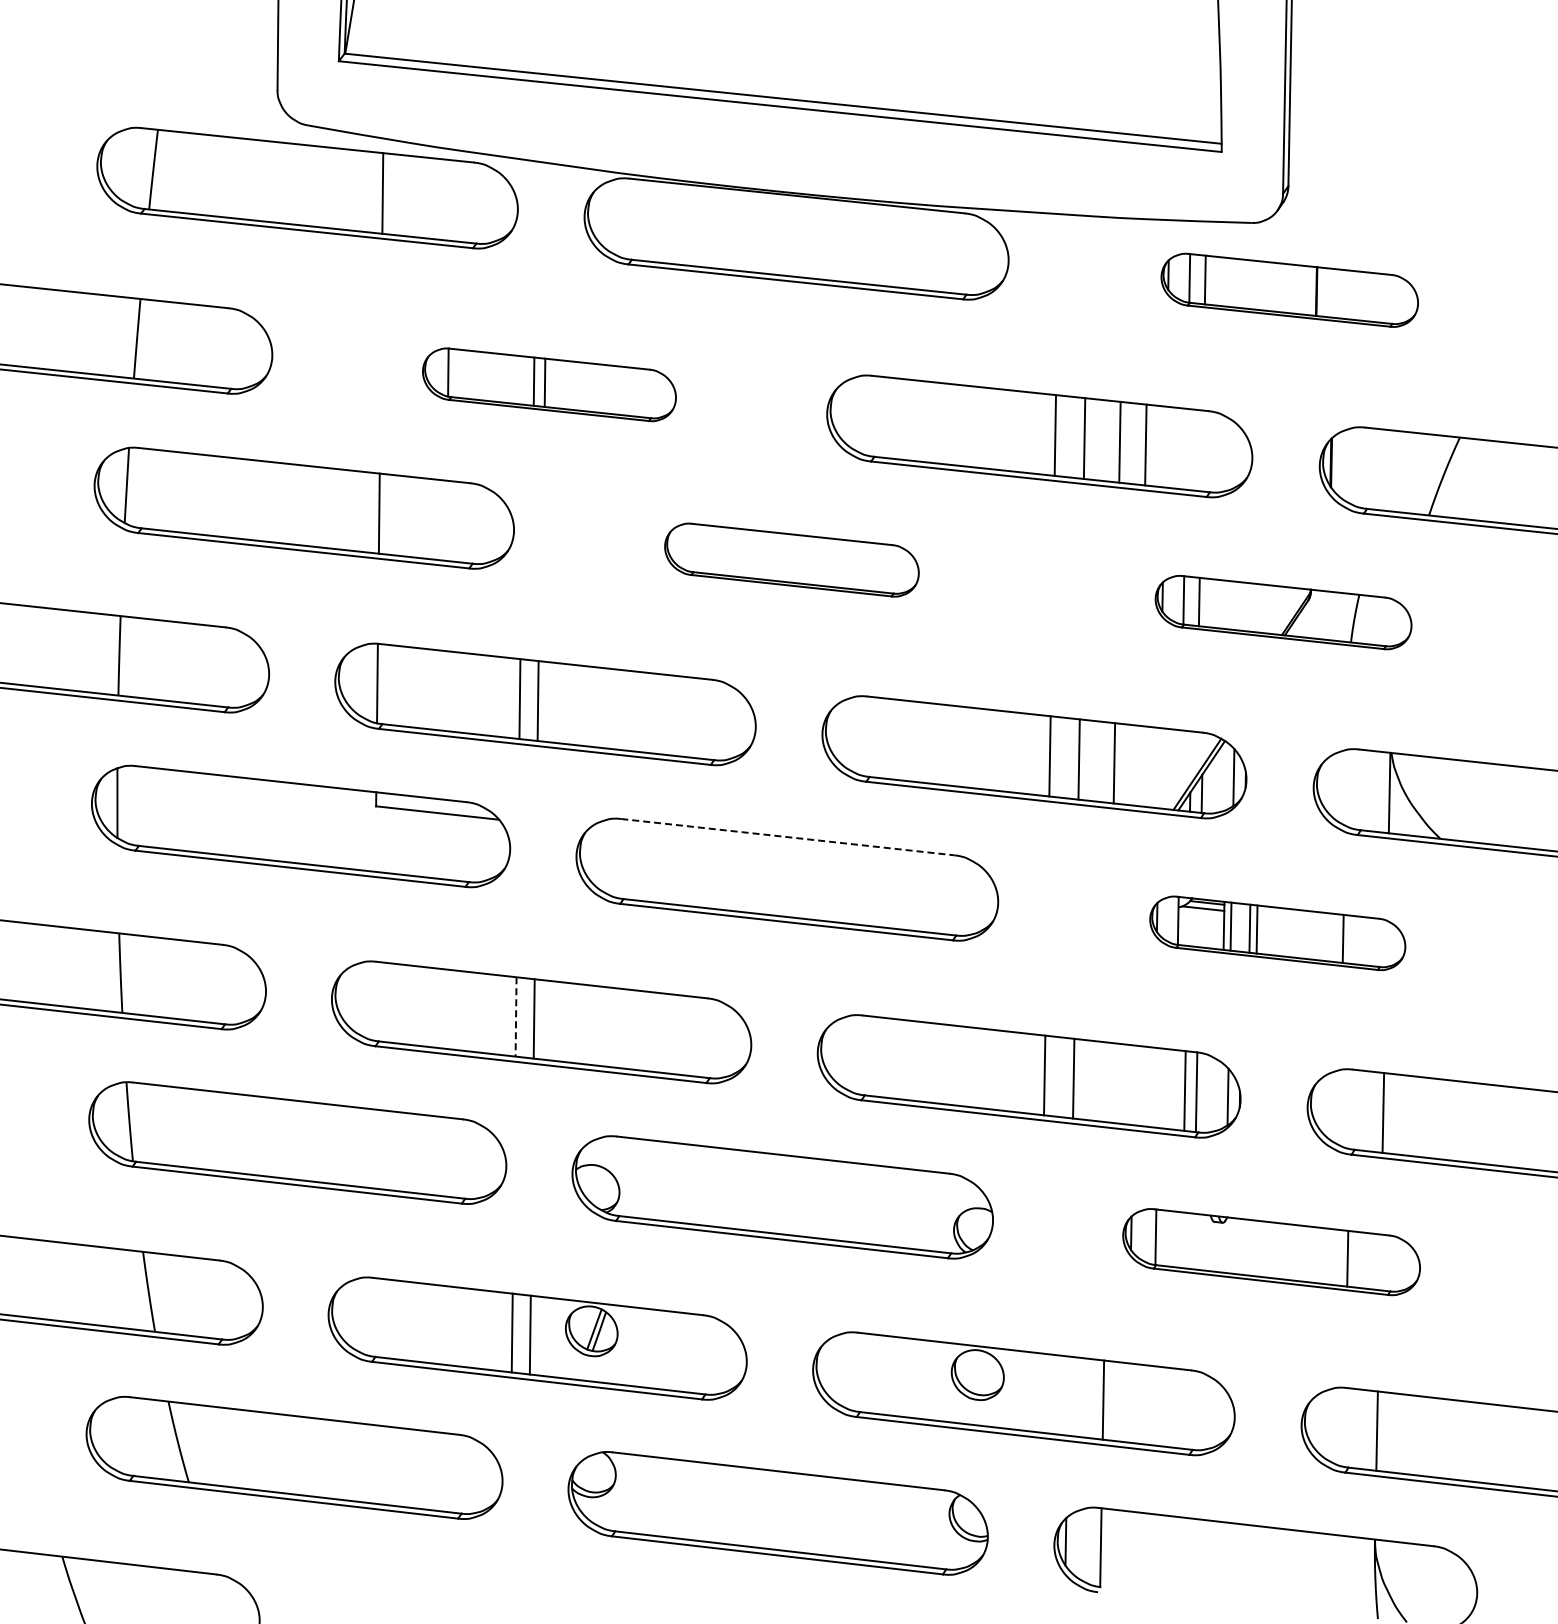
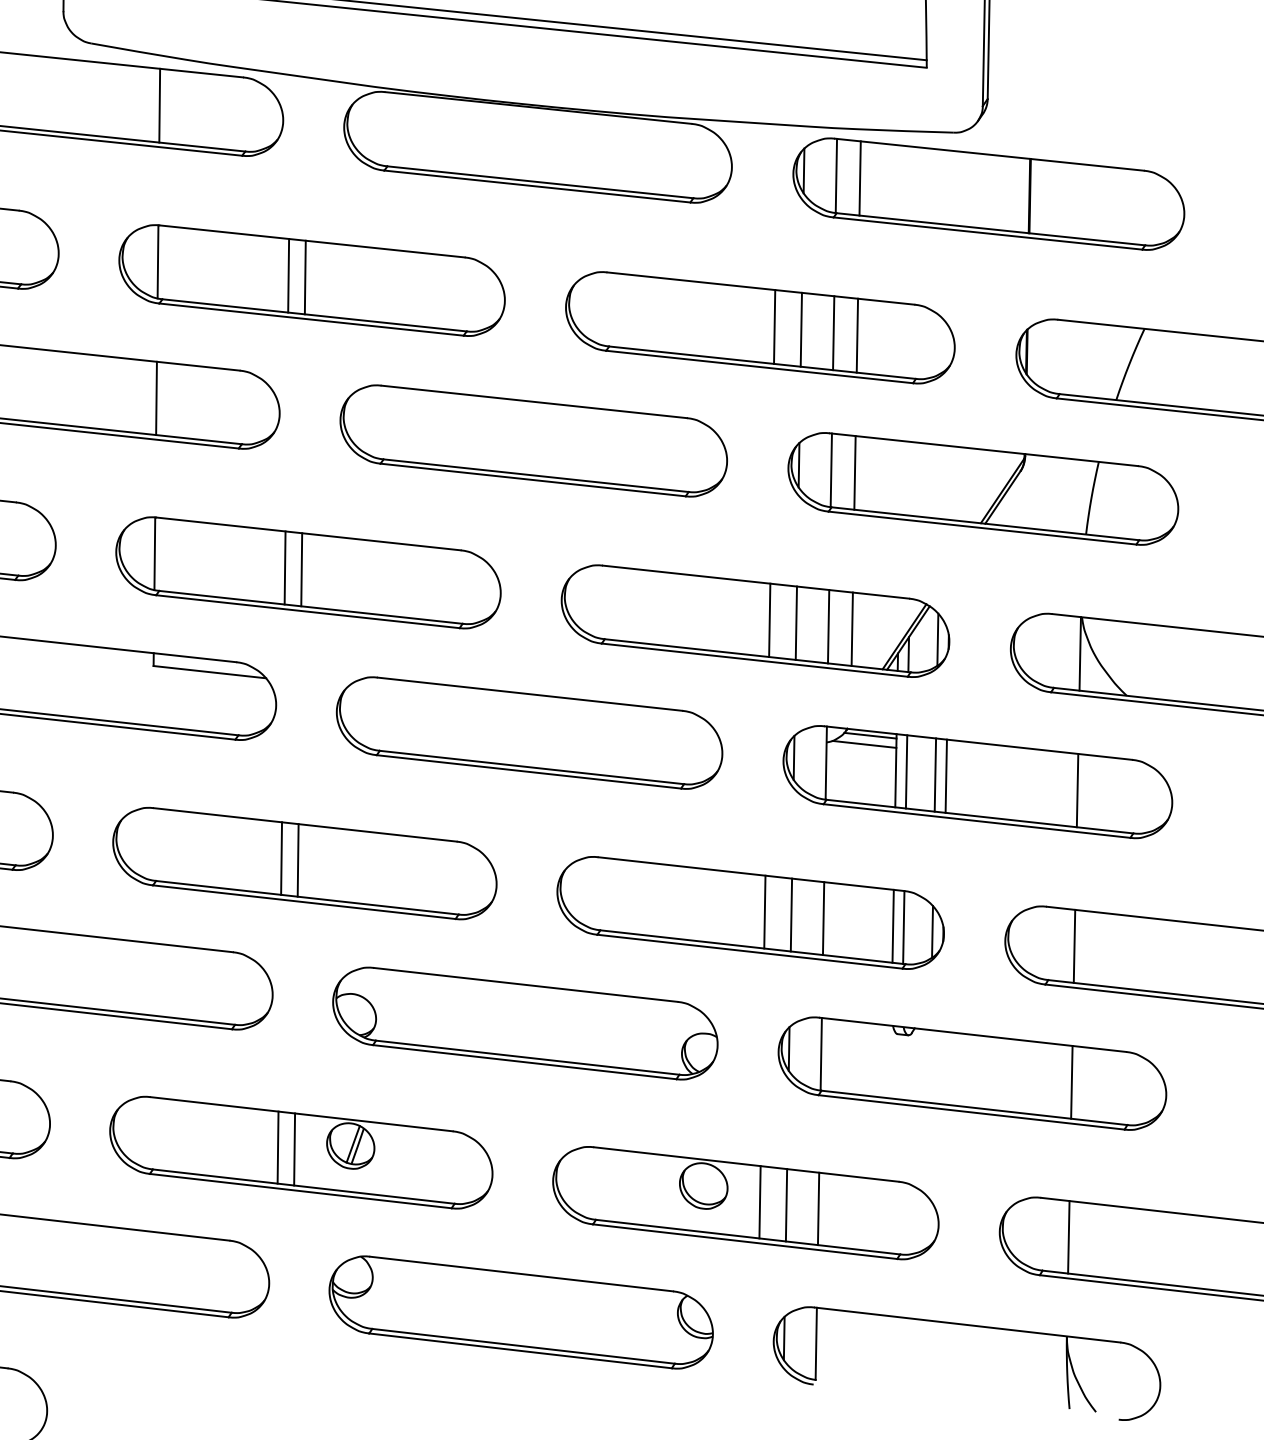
part: (1289, 290) -> (988, 194), size x1.67
part: (549, 384) -> (312, 280), size x1.67
part: (791, 559) -> (533, 440), size x1.67
part: (1283, 612) -> (983, 488), size x1.67
line: (1139, 765) -> (851, 628), added
line: (787, 837) -> (529, 694), dashed -> solid
part: (1277, 933) -> (977, 782), size x1.67
line: (516, 1016) -> (281, 858), dashed -> solid
line: (1108, 1082) -> (823, 918), added
part: (1271, 1251) -> (972, 1073), size x1.43
line: (1039, 1392) -> (760, 1201), added
line: (1068, 1395) -> (786, 1204), added

